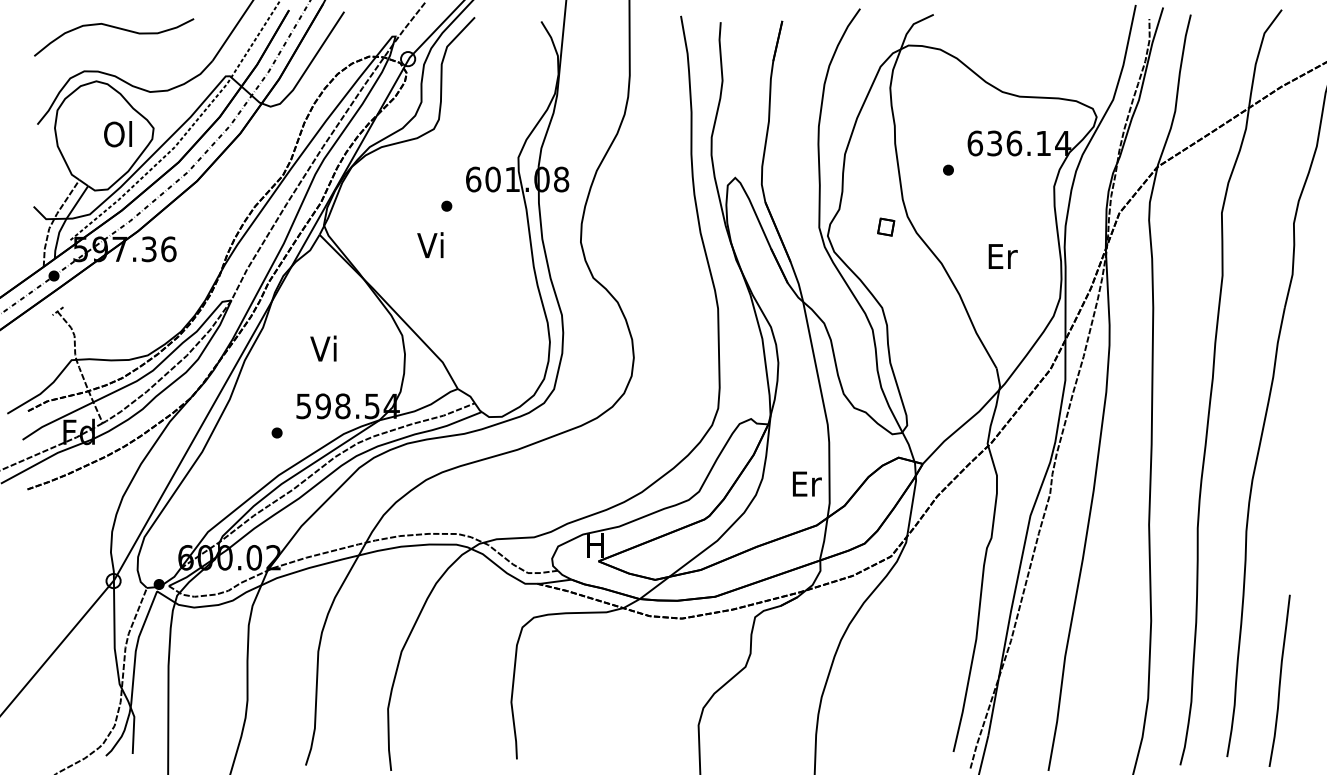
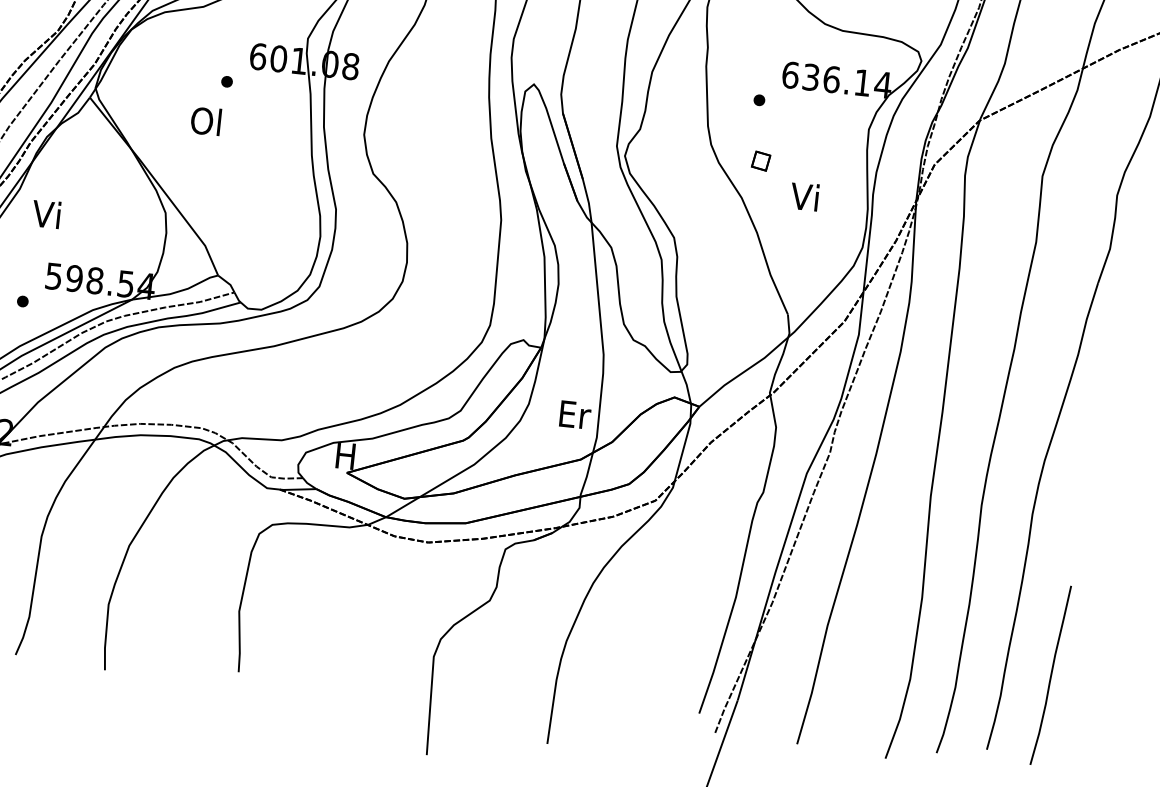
part: (886, 226) -> (761, 160), moved
text: (431, 245) -> (206, 121), Vi -> Ol
text: (1002, 255) -> (806, 196), Er -> Vi
text: (323, 348) -> (46, 214), moved

